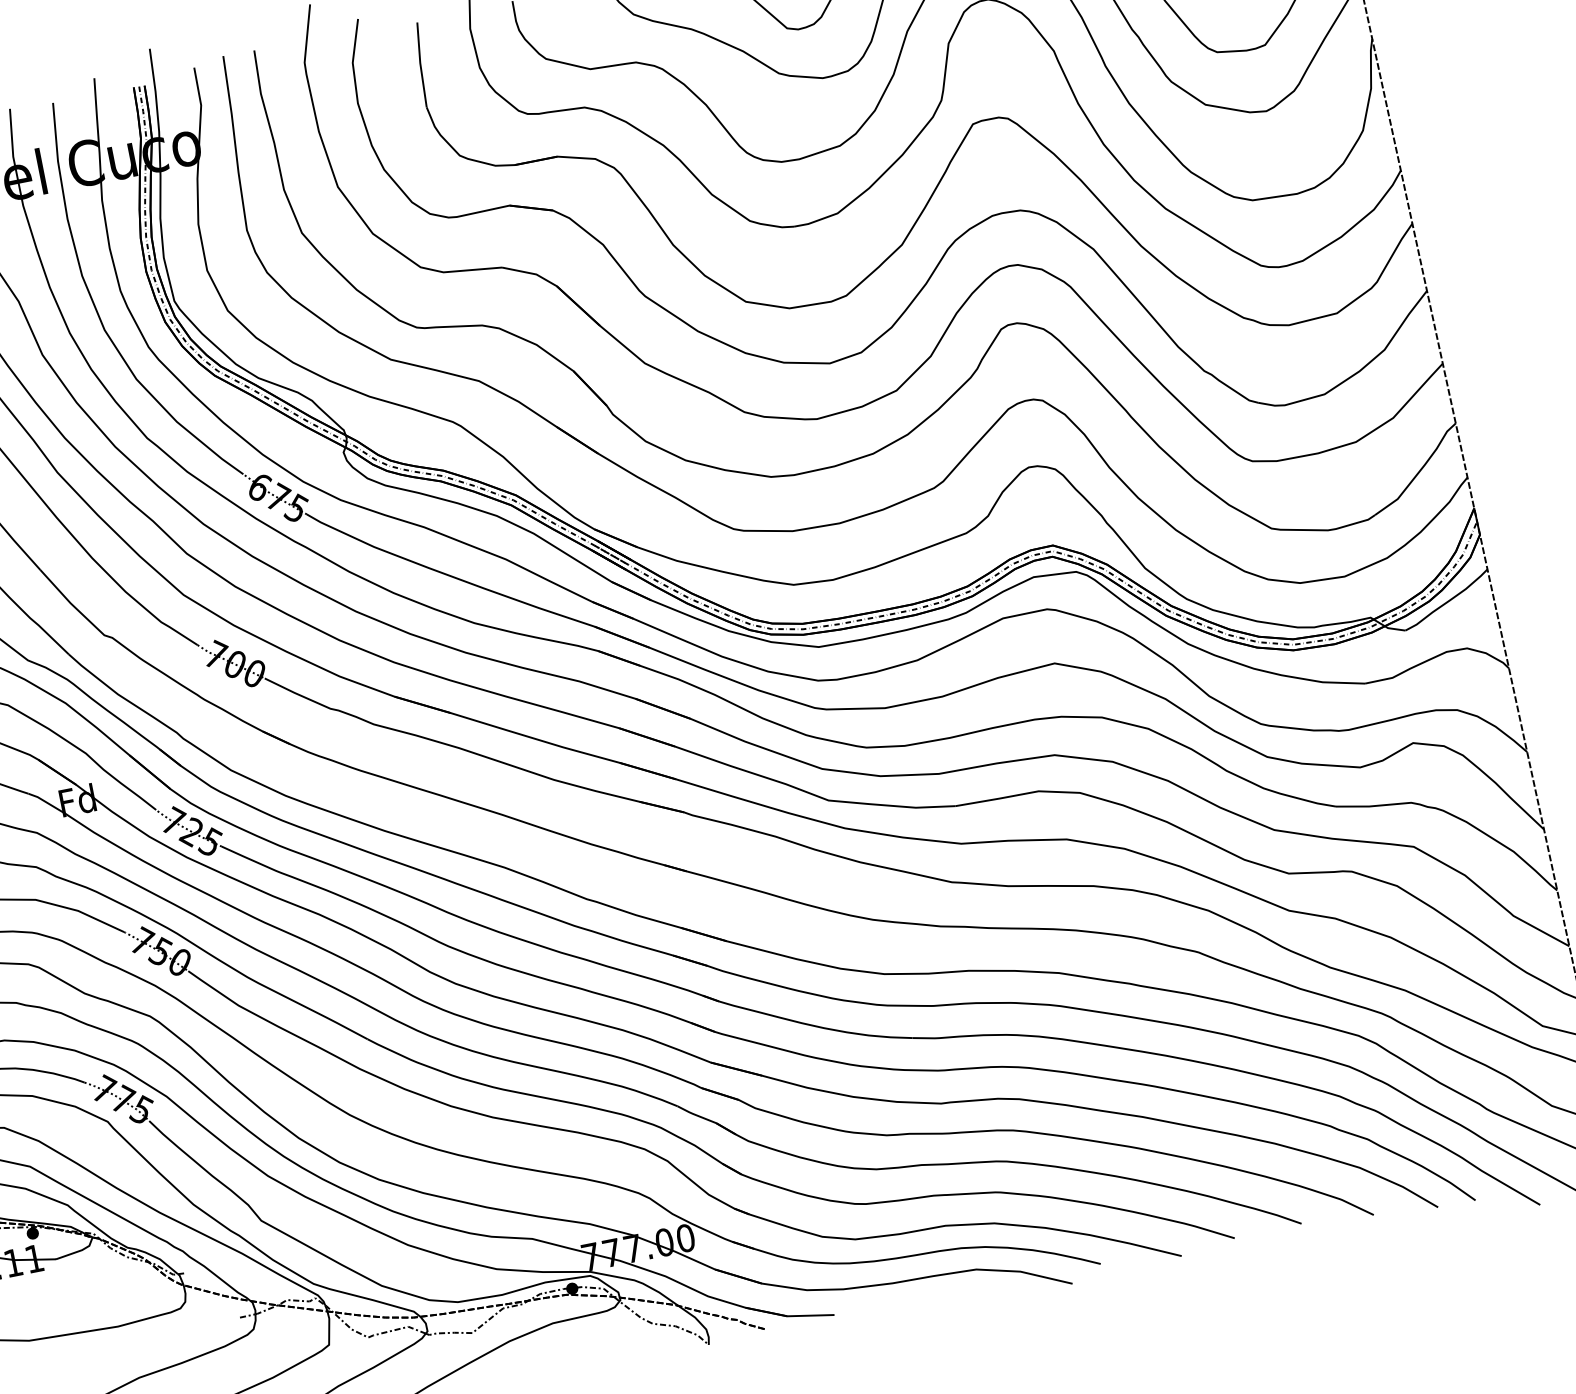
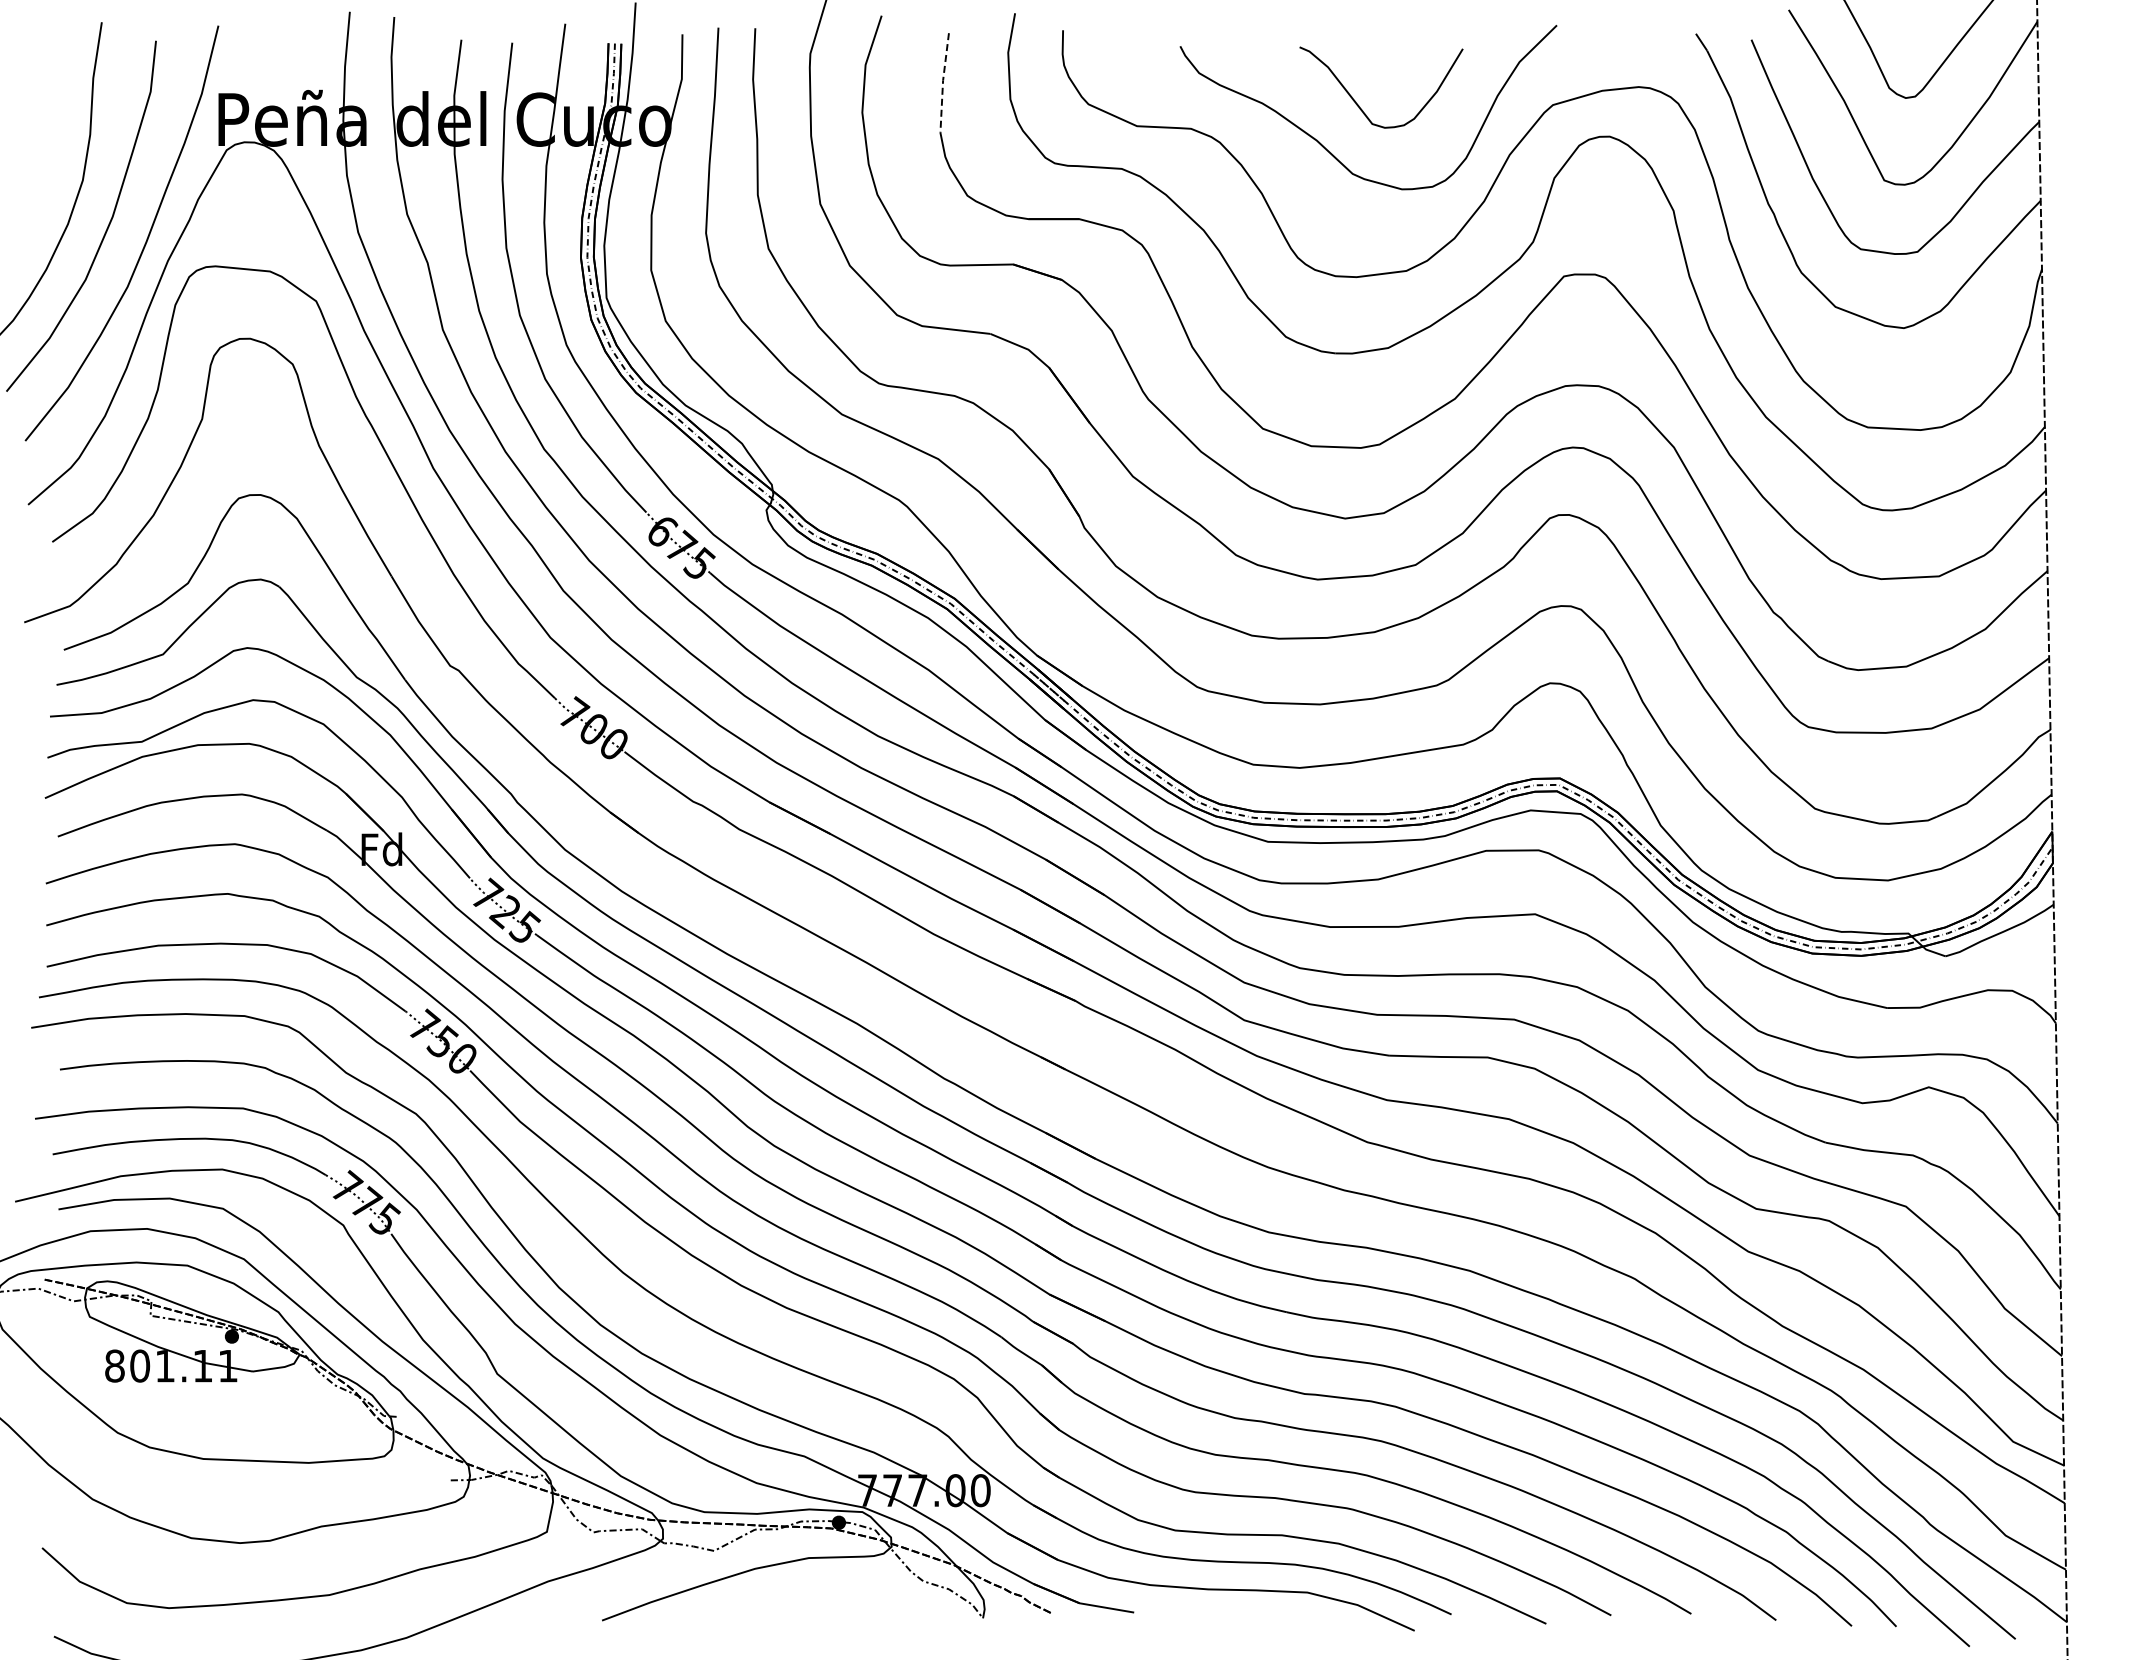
line: (420, 64) -> (942, 82), solid -> dashed

